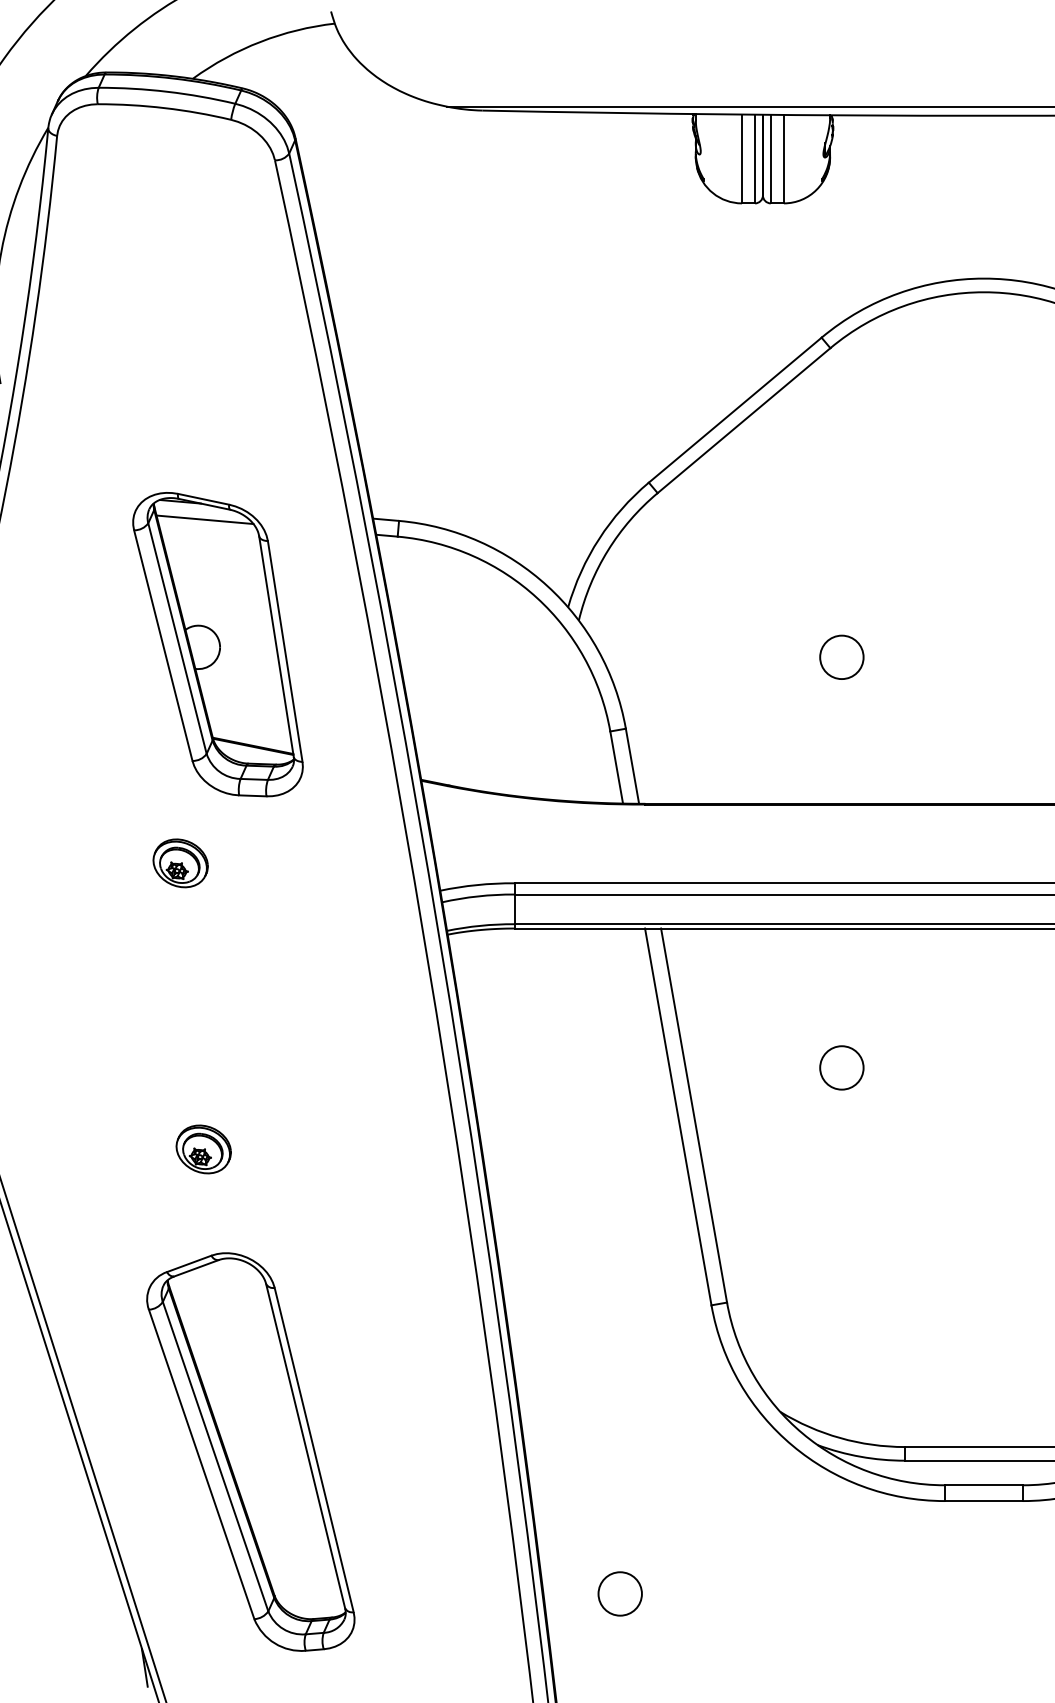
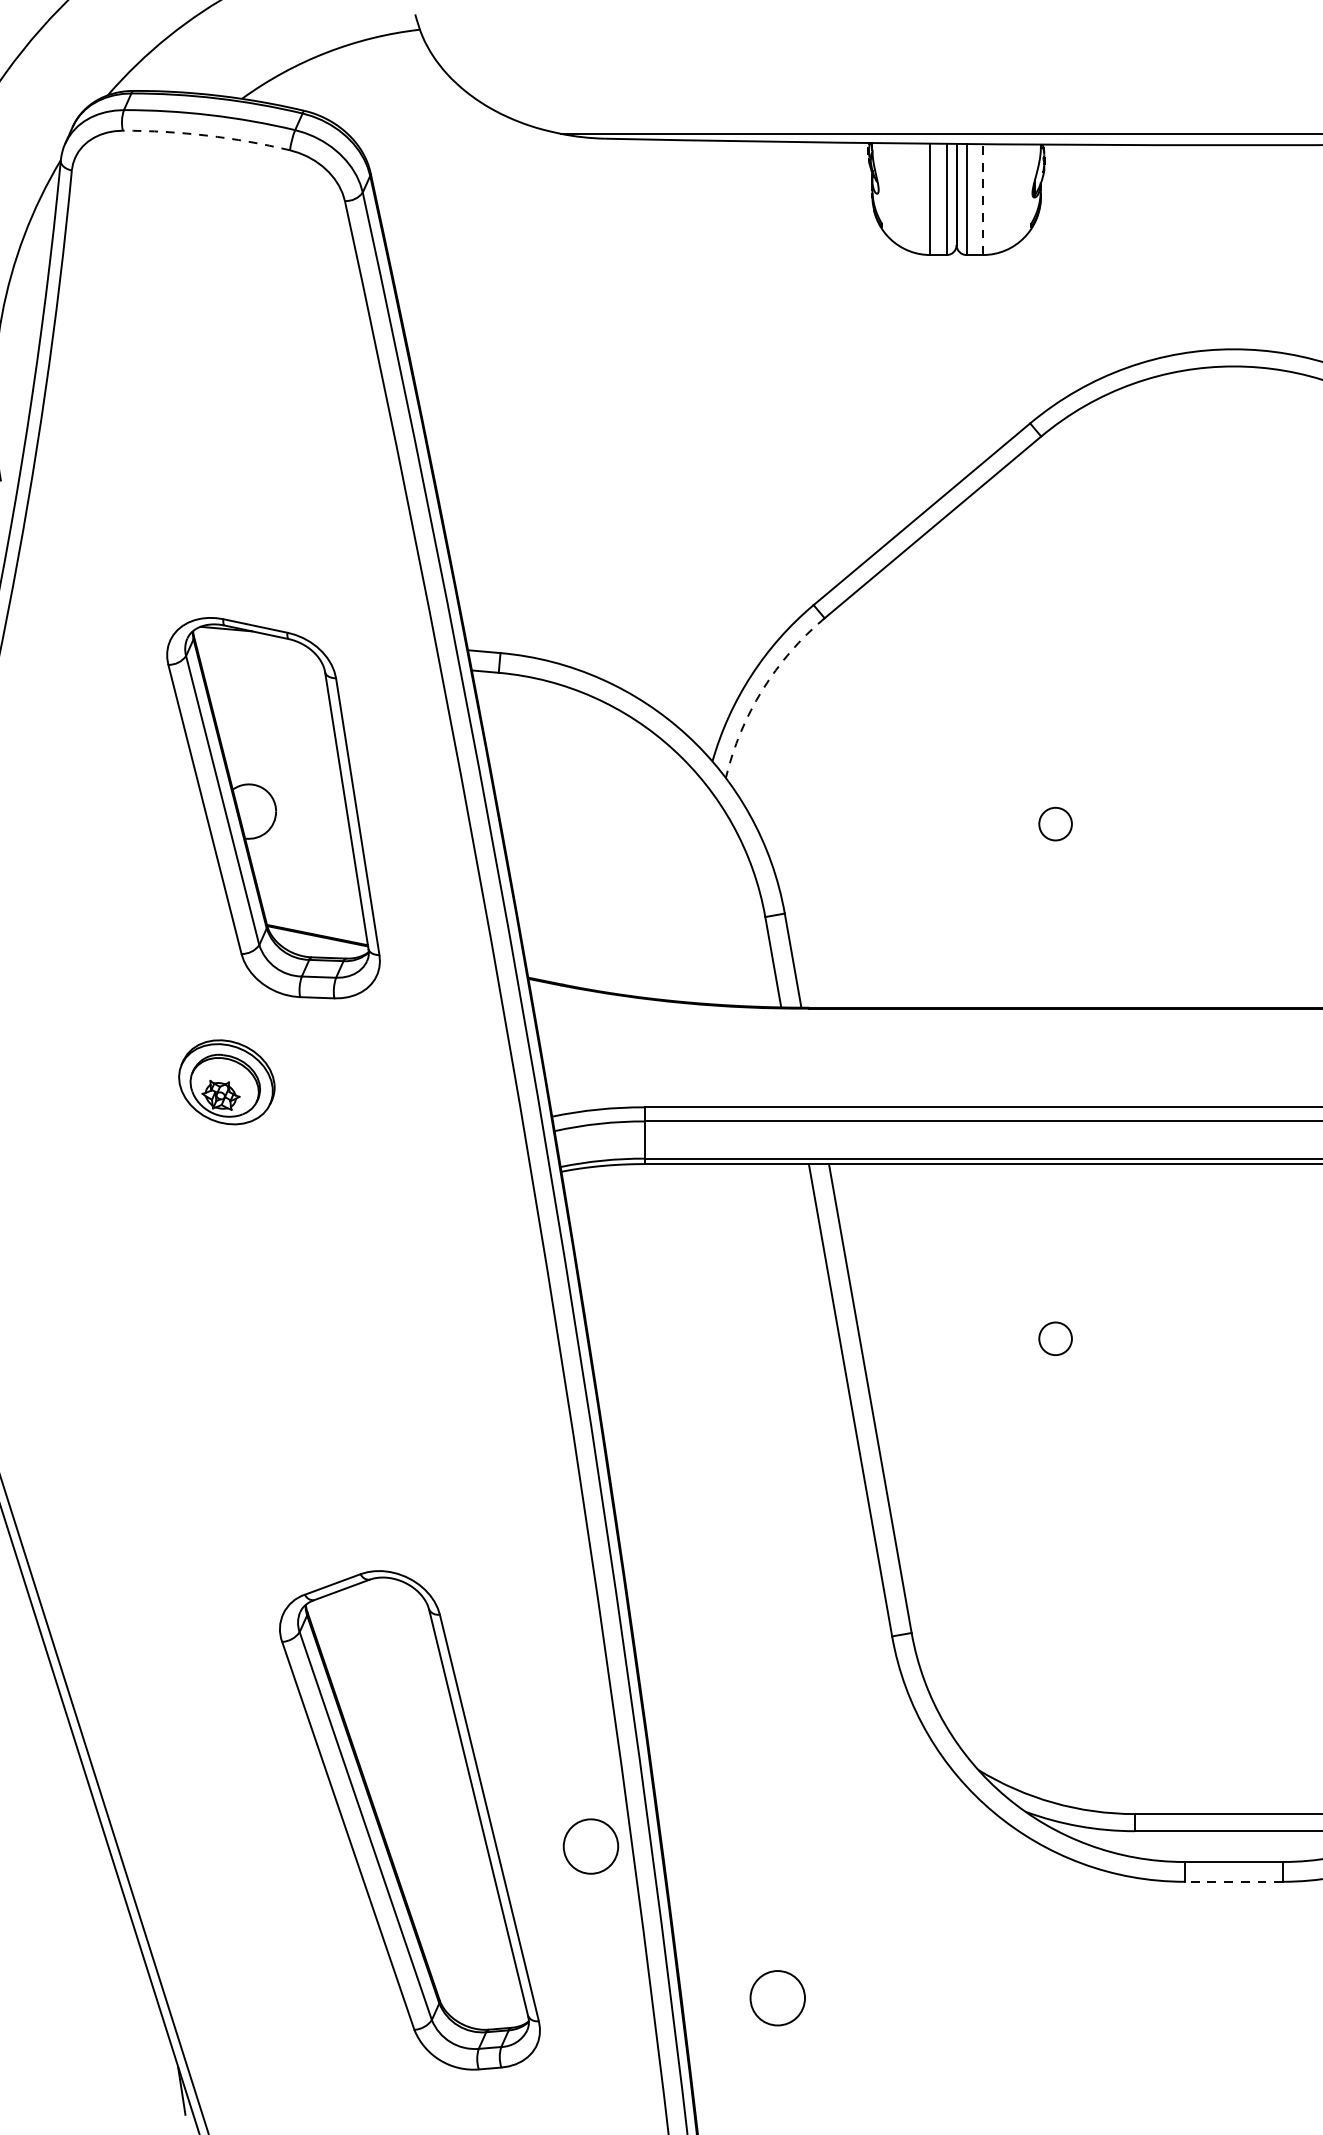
arc: (164, 108) -> (206, 136), solid -> dashed
line: (783, 158) -> (982, 198), solid -> dashed
line: (204, 519) -> (256, 651), removed
arc: (608, 550) -> (763, 690), solid -> dashed
circle: (841, 657) -> (1055, 824), size x0.6
part: (180, 863) -> (226, 1082), size x1.4
circle: (841, 1067) -> (1055, 1338), size x0.6
part: (203, 1149) -> (255, 1441), removed
part: (250, 1451) -> (409, 1819), moved
circle: (470, 1472) -> (590, 1845), added
line: (983, 1501) -> (1233, 1882), solid -> dashed

